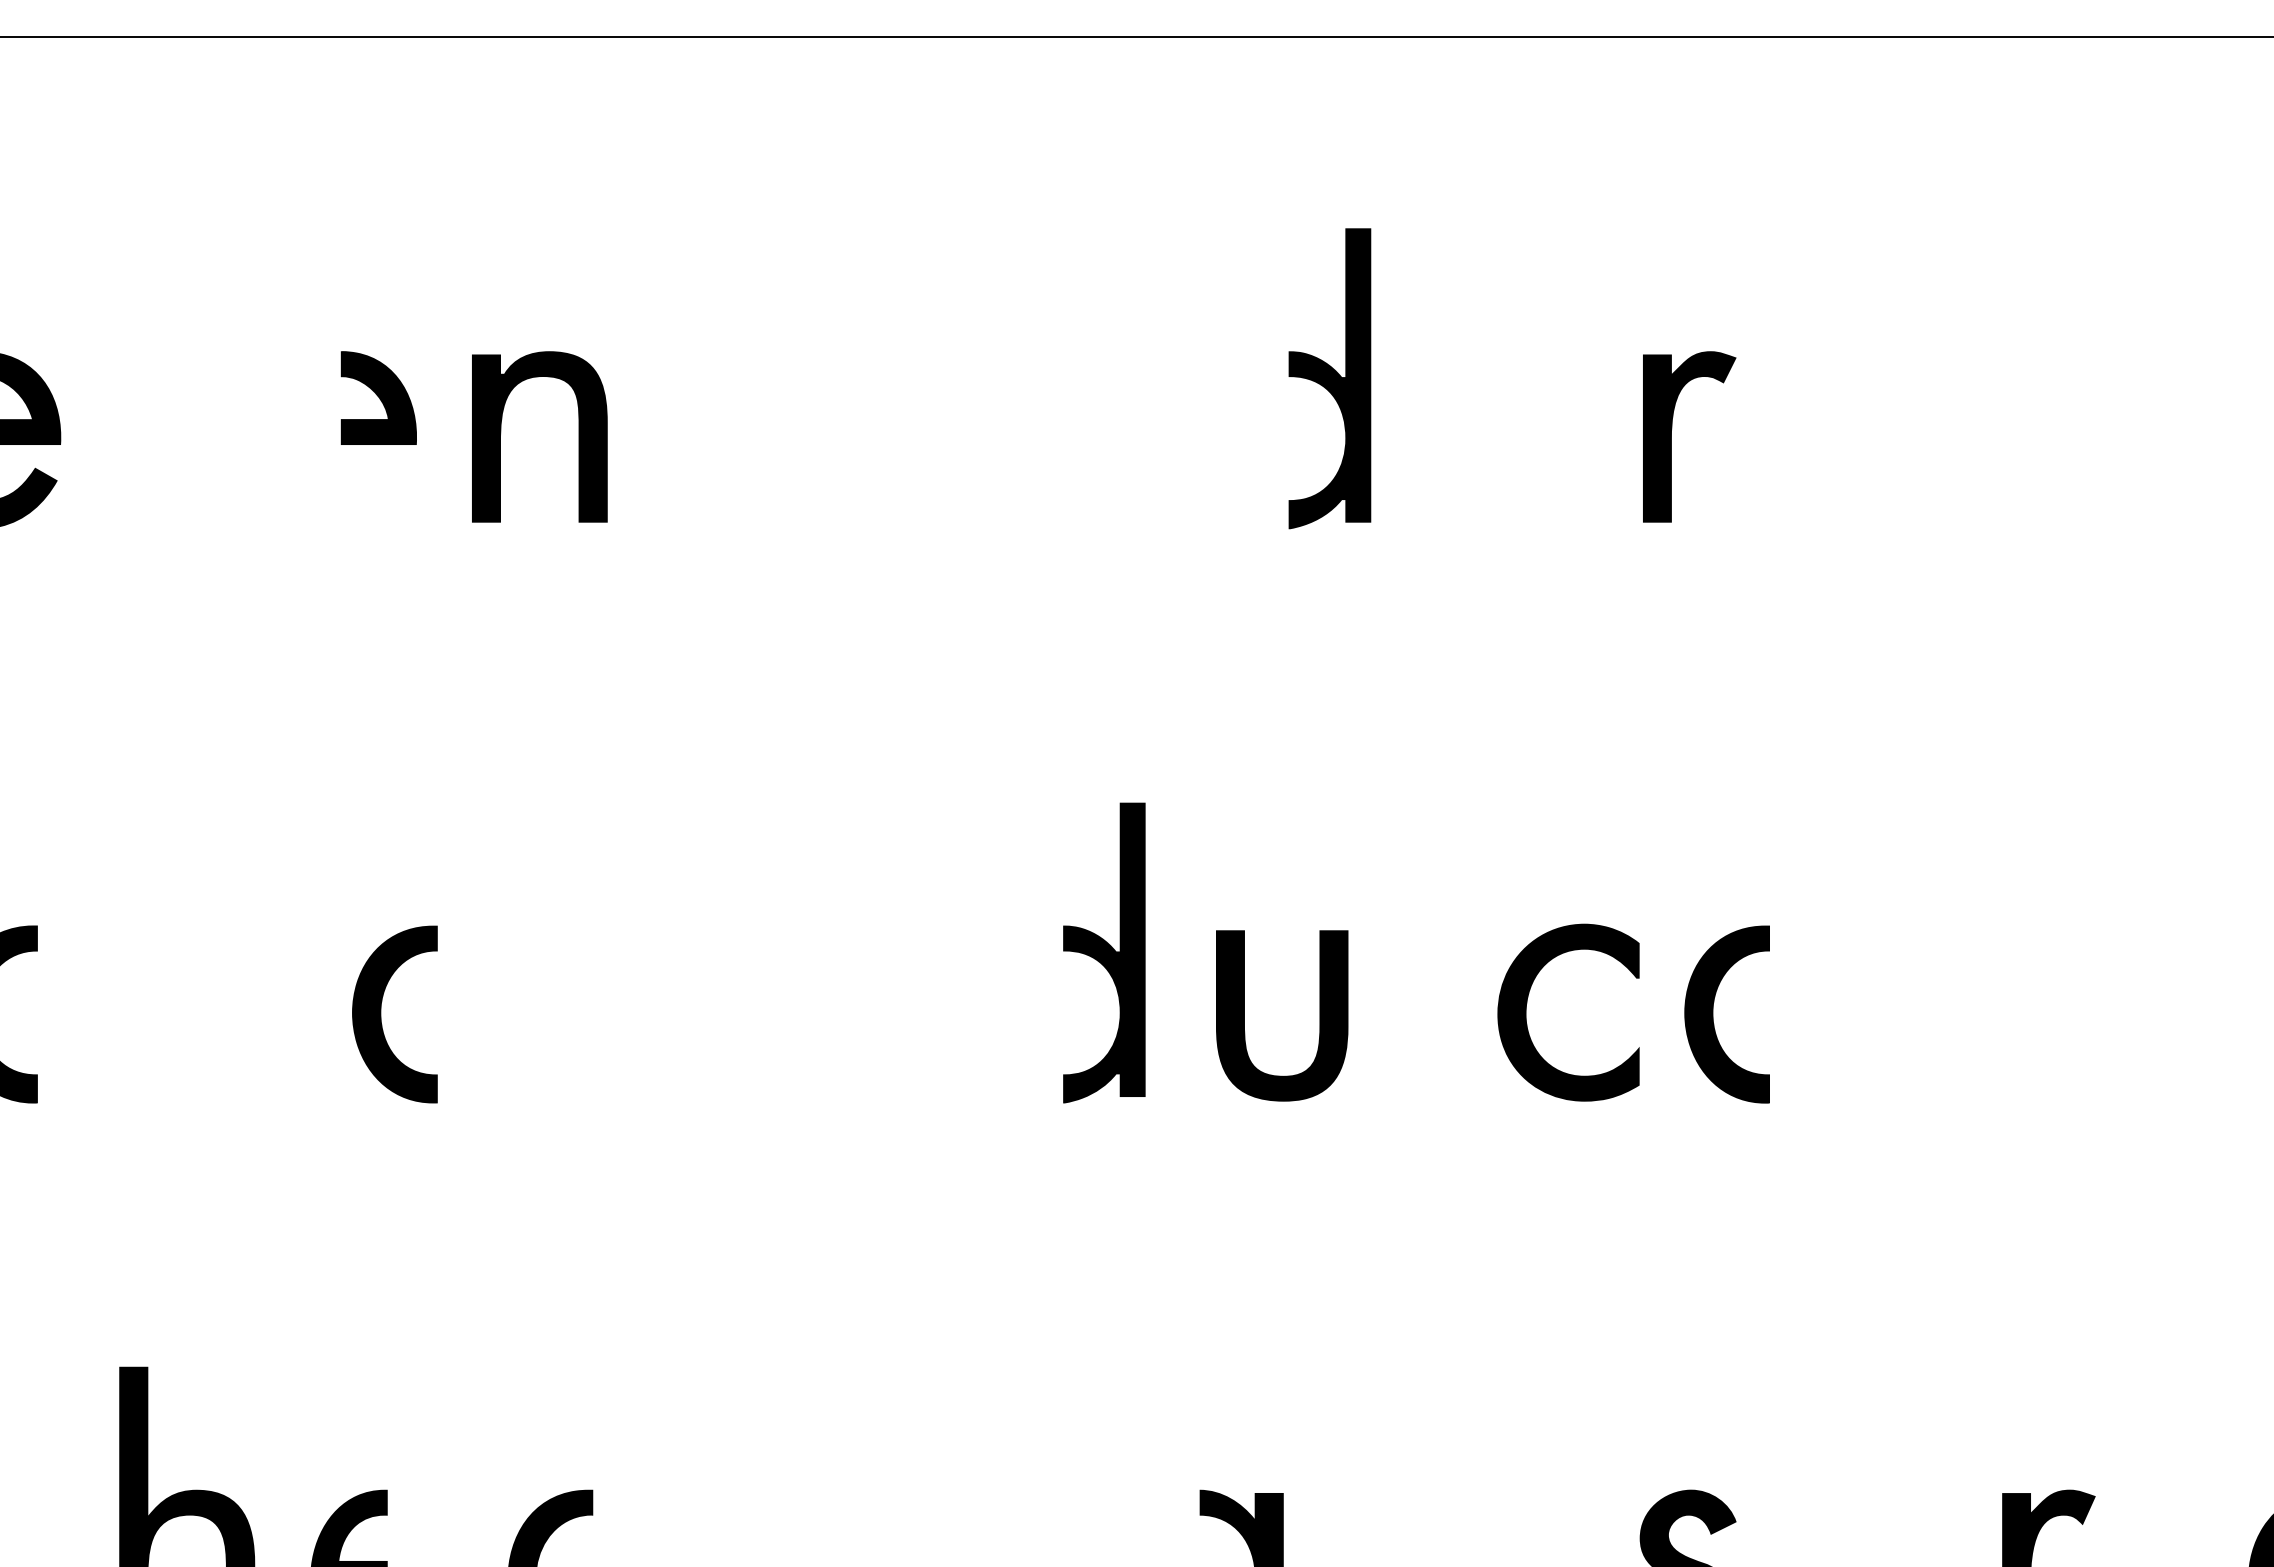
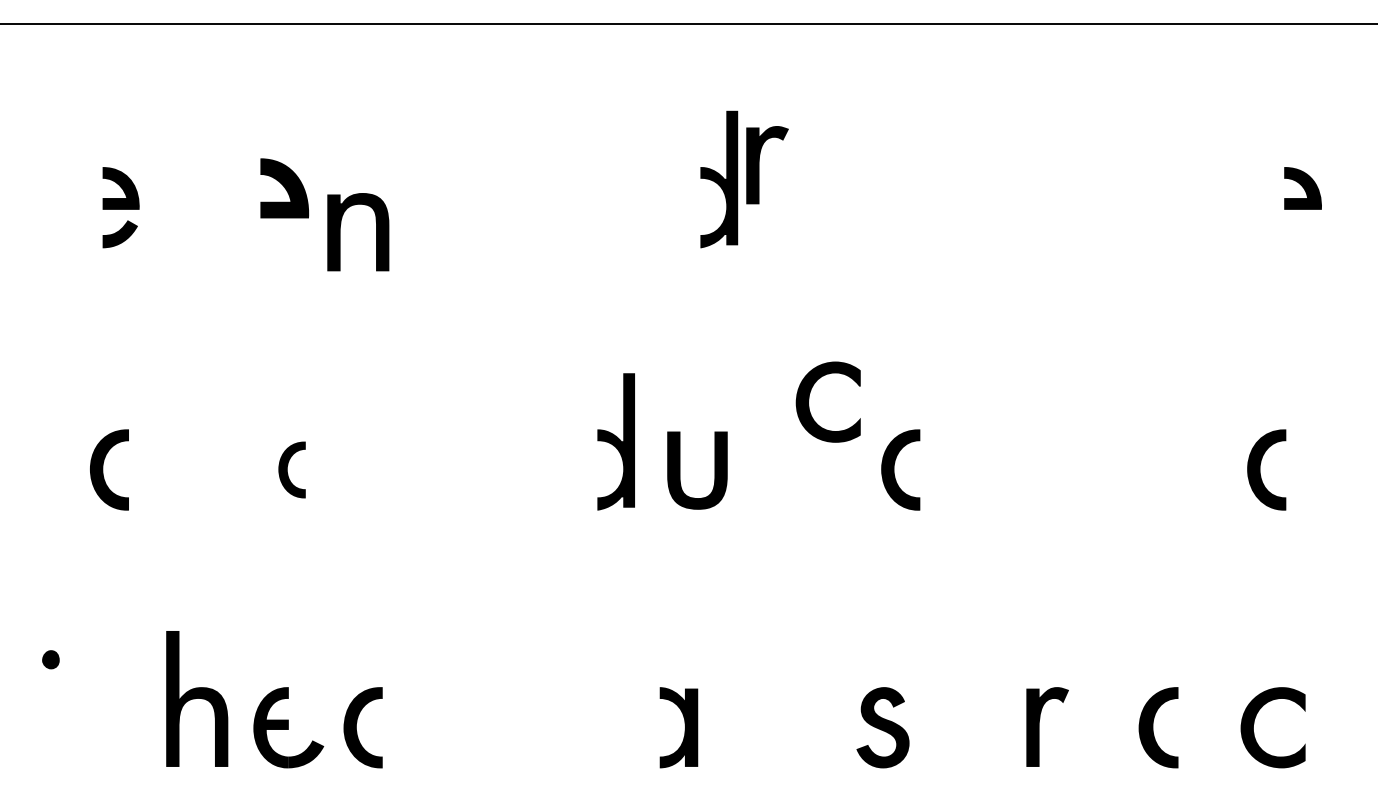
part: (378, 398) -> (284, 188), size x1.4
part: (500, 437) -> (340, 232), moved
part: (1671, 437) -> (759, 165), moved
part: (1527, 1009) -> (809, 400), moved
part: (393, 1013) -> (291, 469), size x0.7

